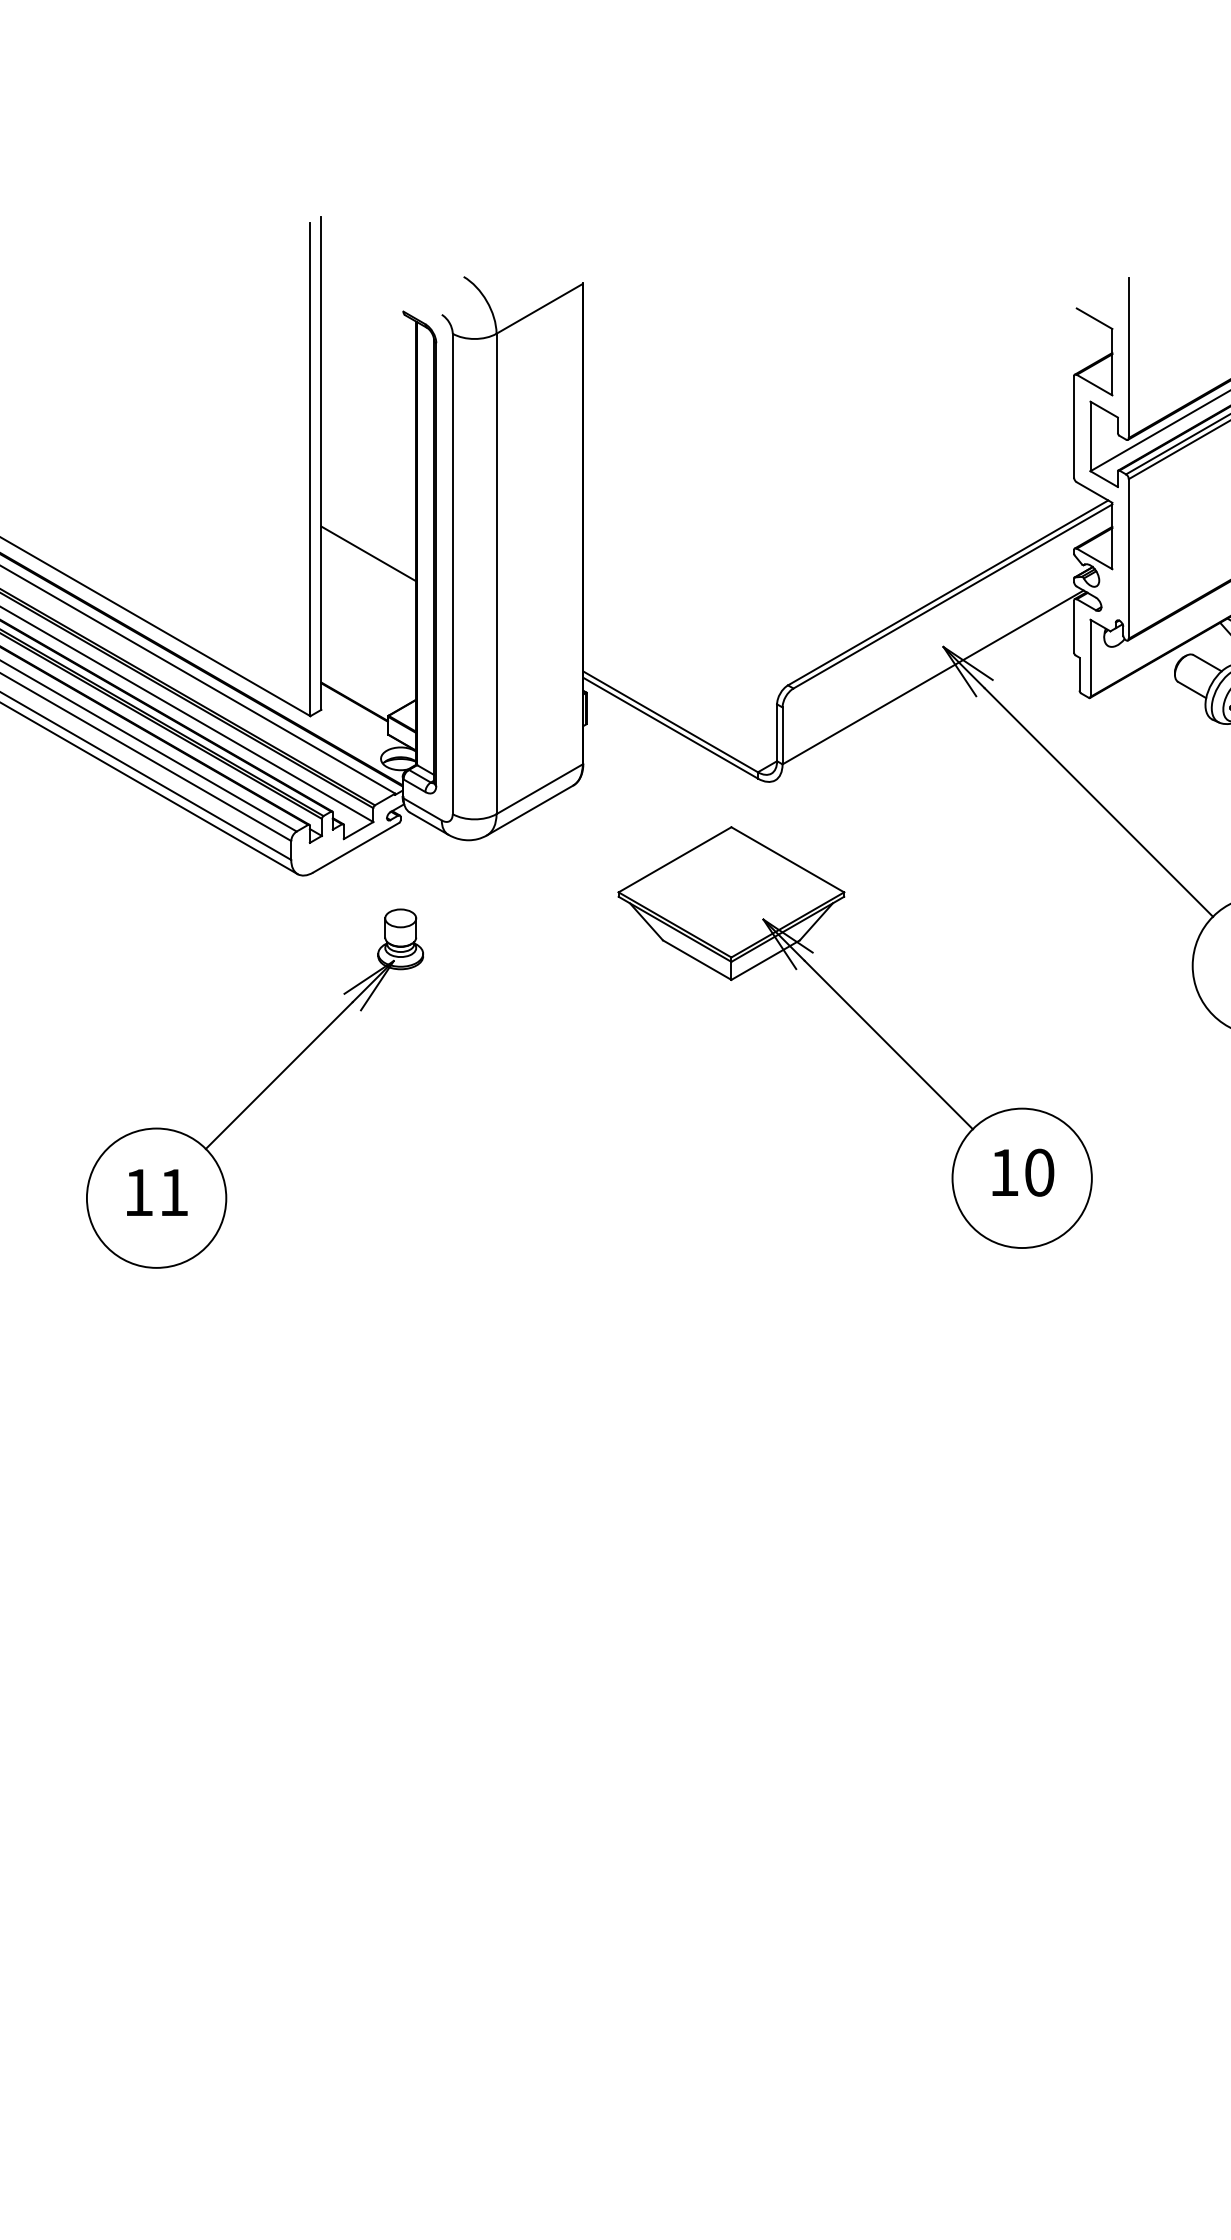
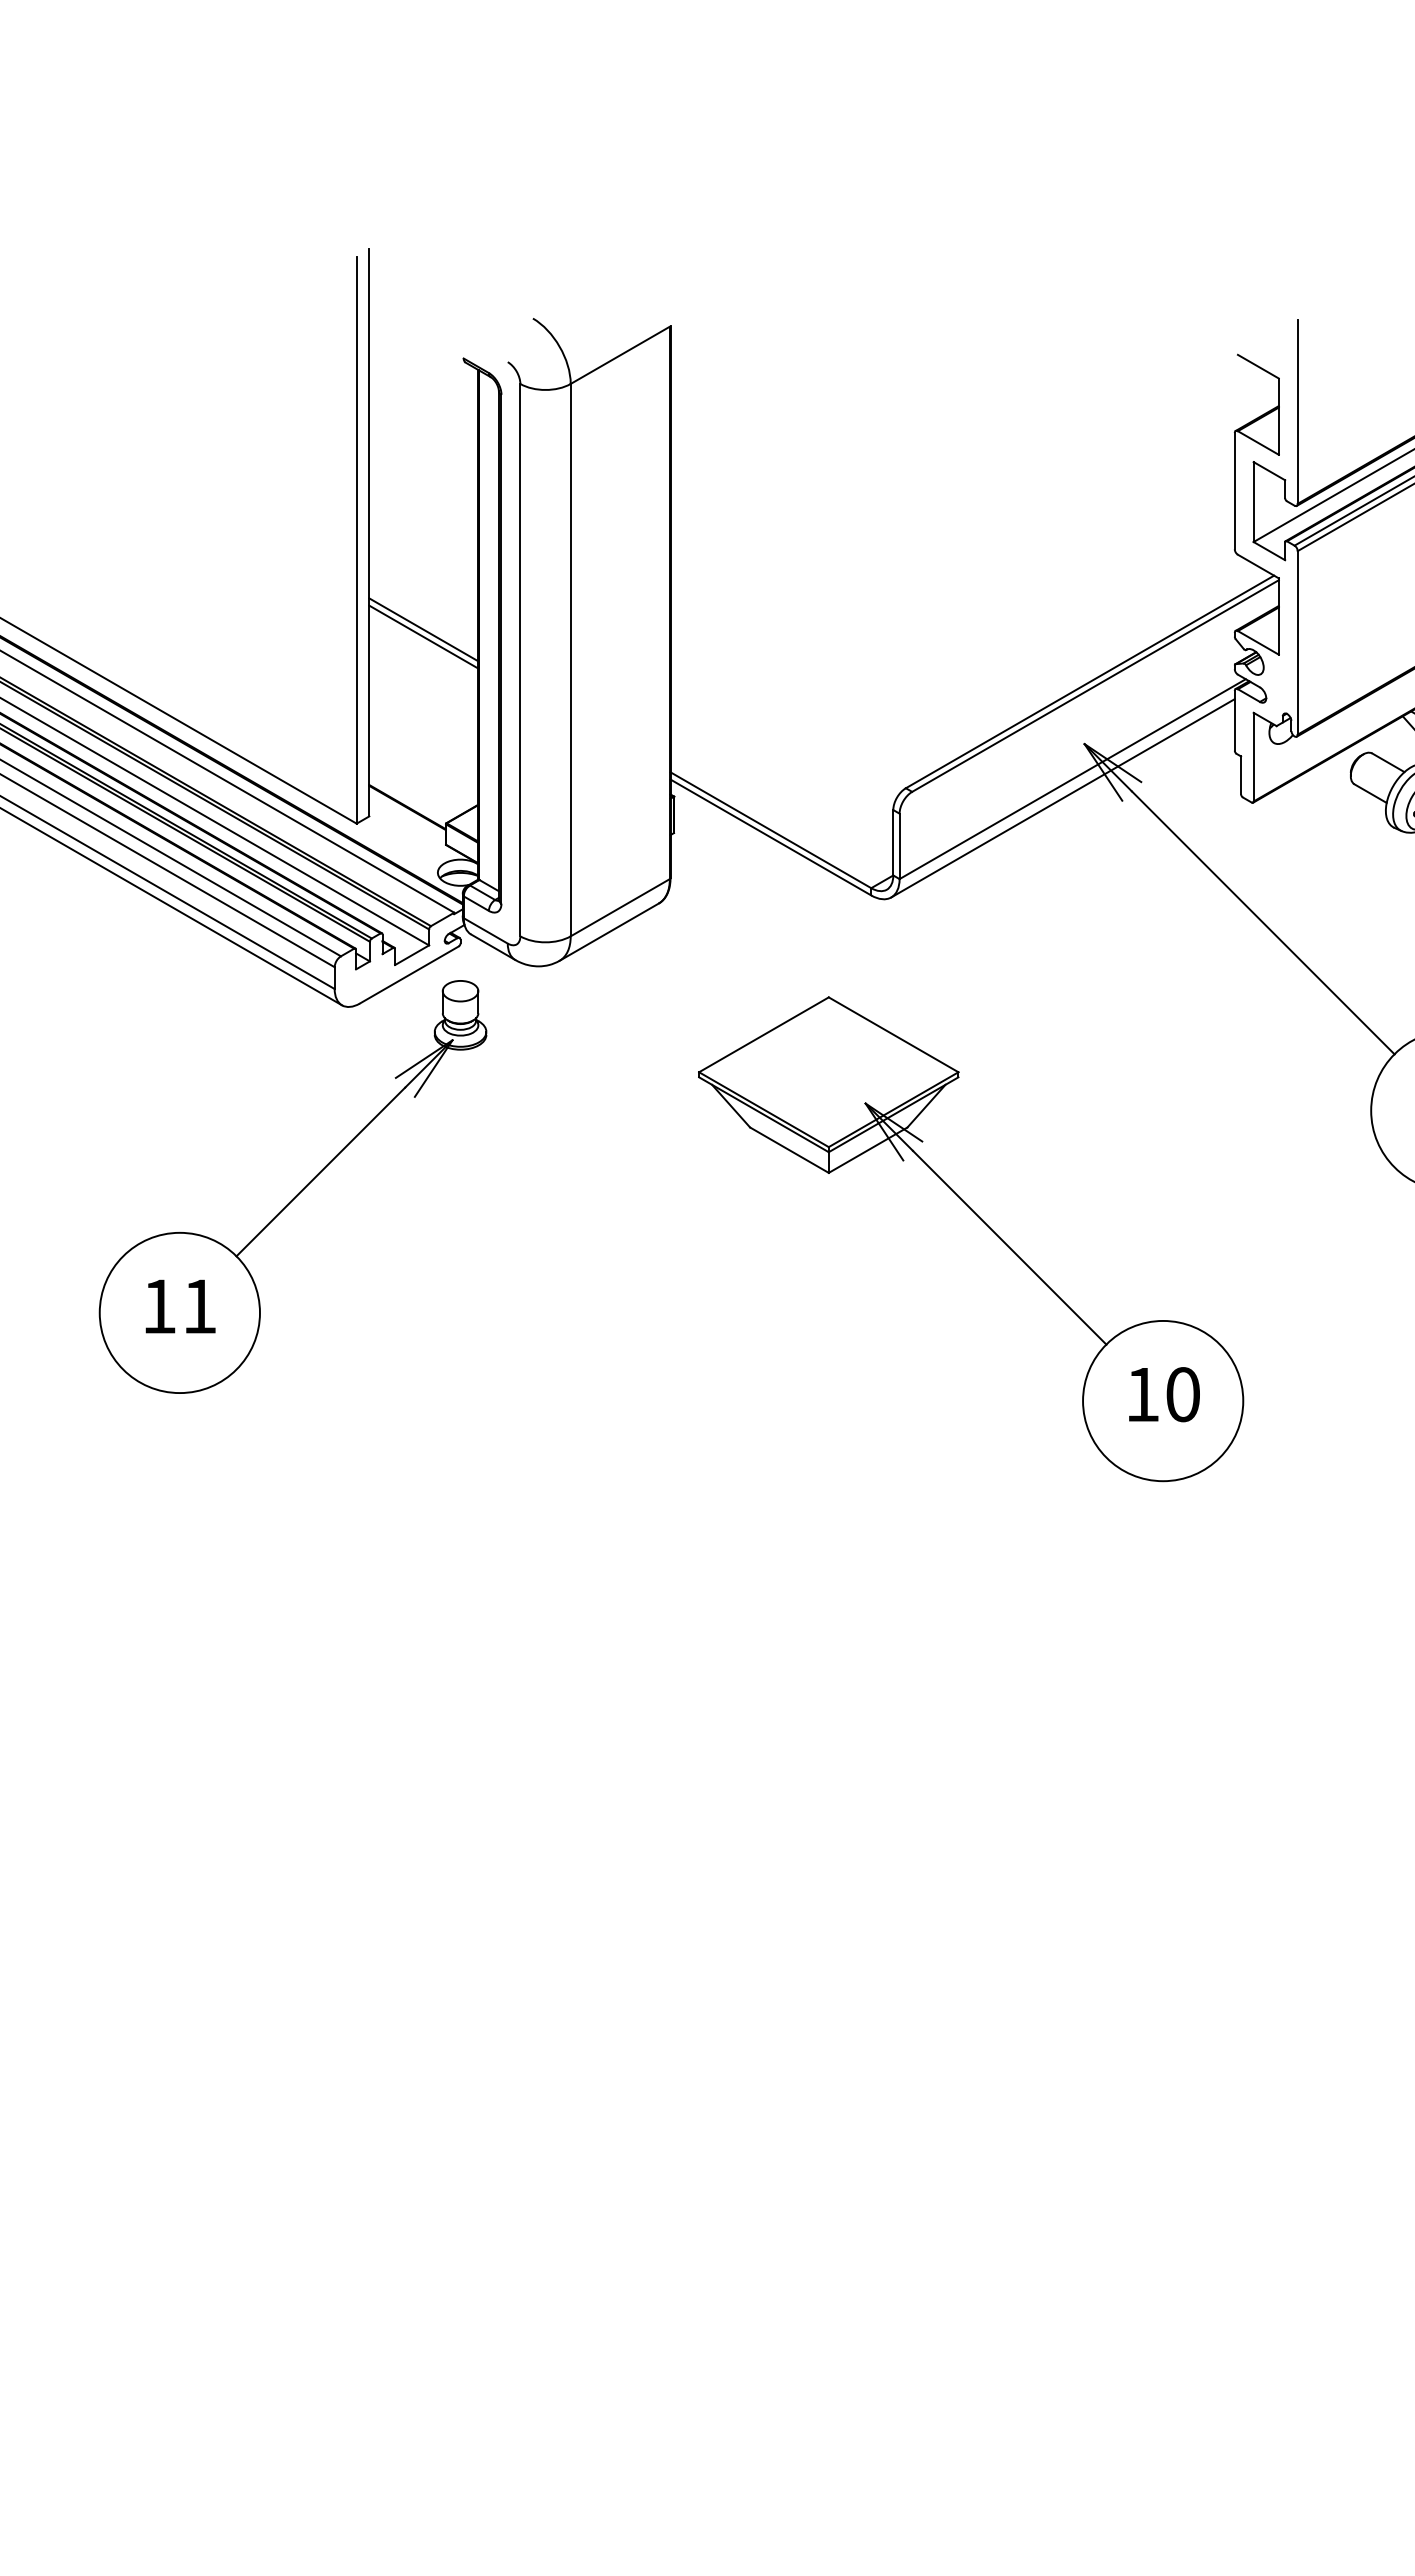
line: (368, 547) -> (423, 629), added
line: (924, 694) -> (1062, 798), added
part: (867, 1024) -> (985, 1224), moved
part: (259, 1093) -> (298, 1192), moved

